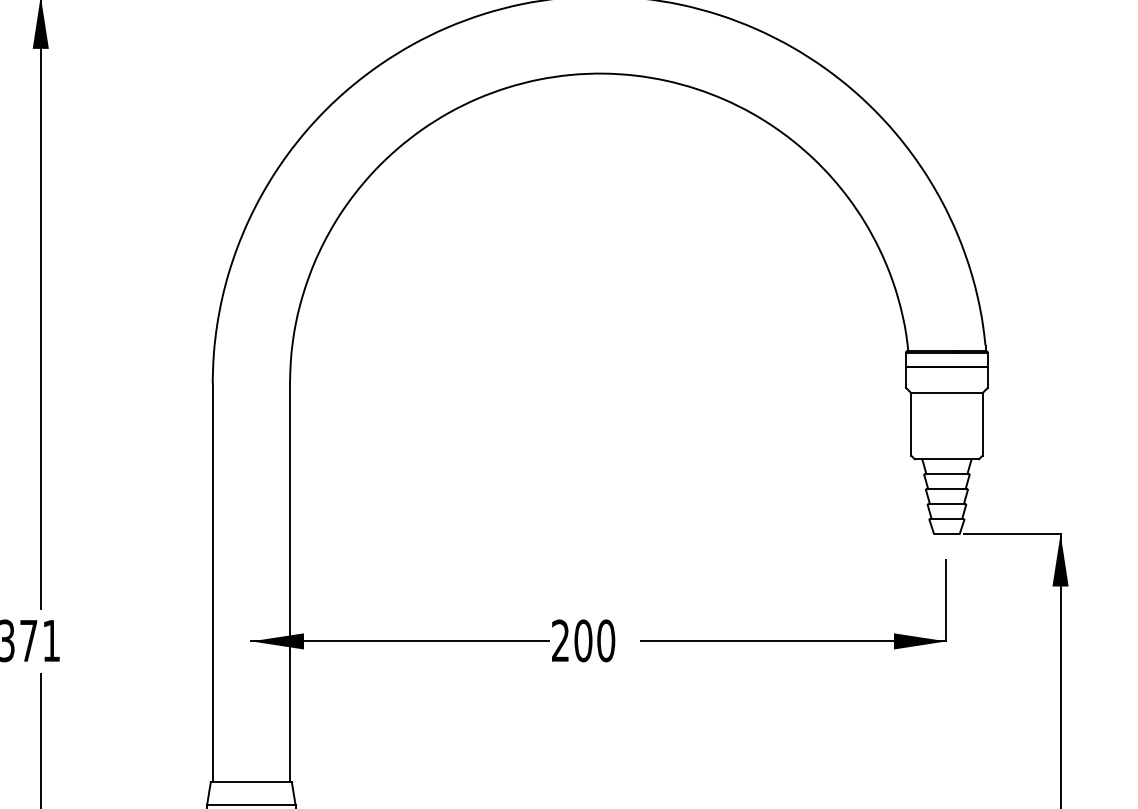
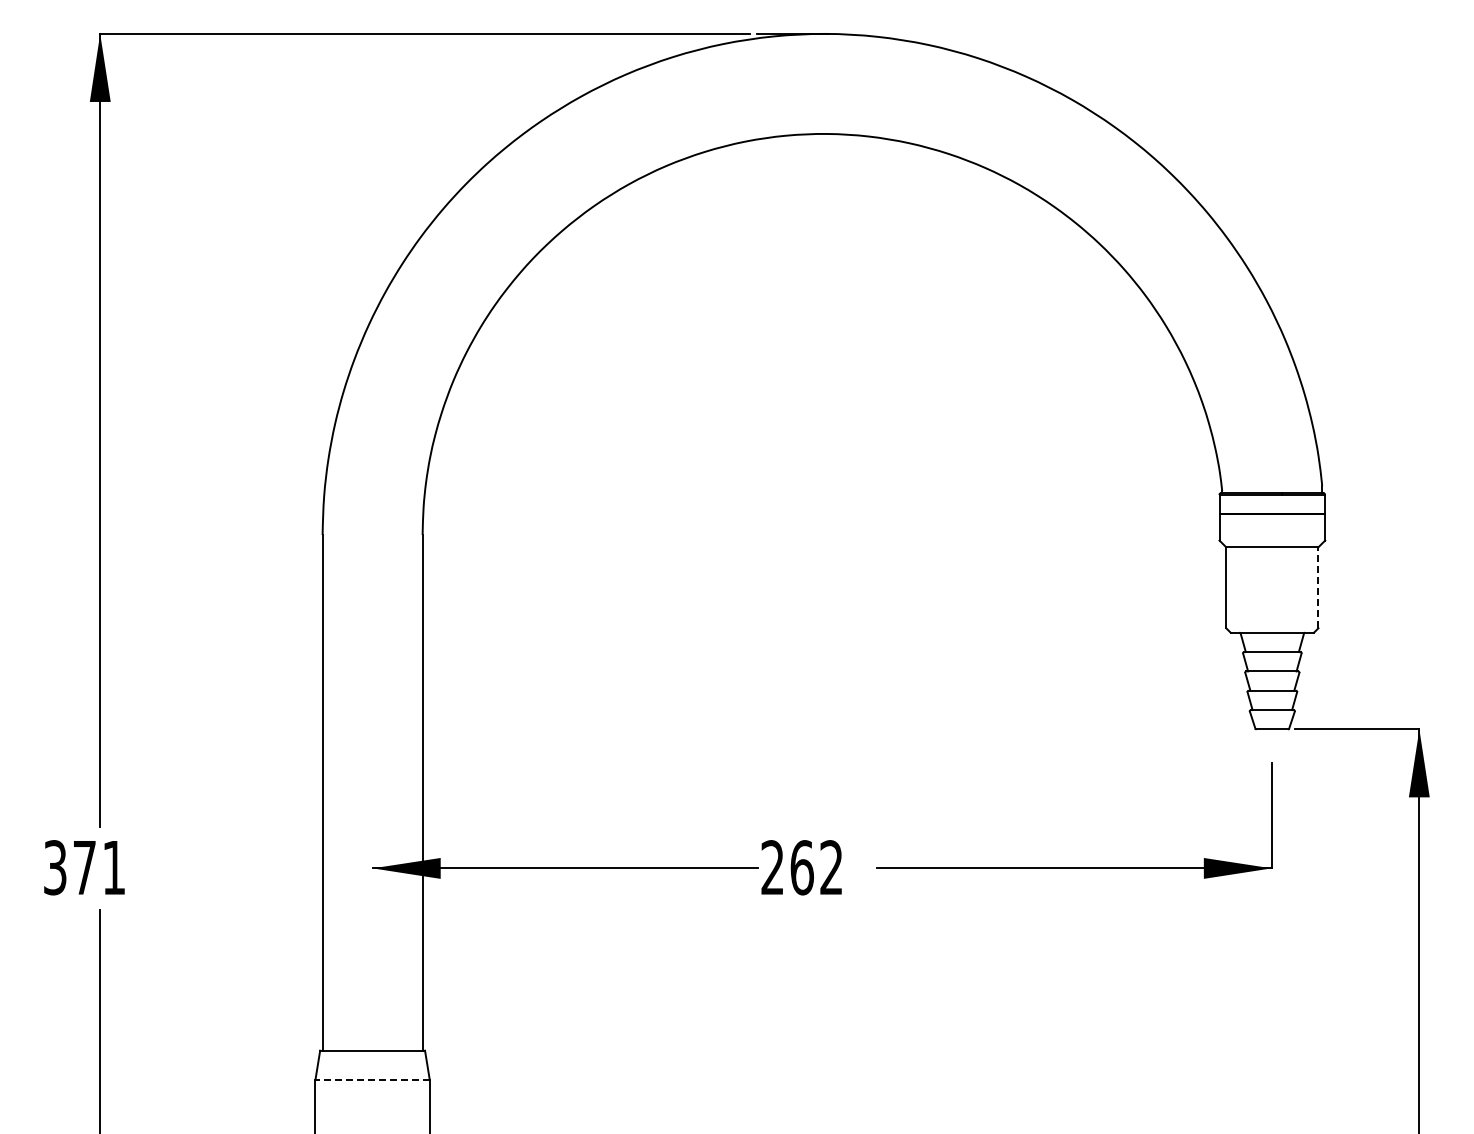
line: (982, 424) -> (1318, 587), solid -> dashed
text: (594, 640) -> (816, 867), 200 -> 262
line: (251, 804) -> (372, 1079), solid -> dashed

